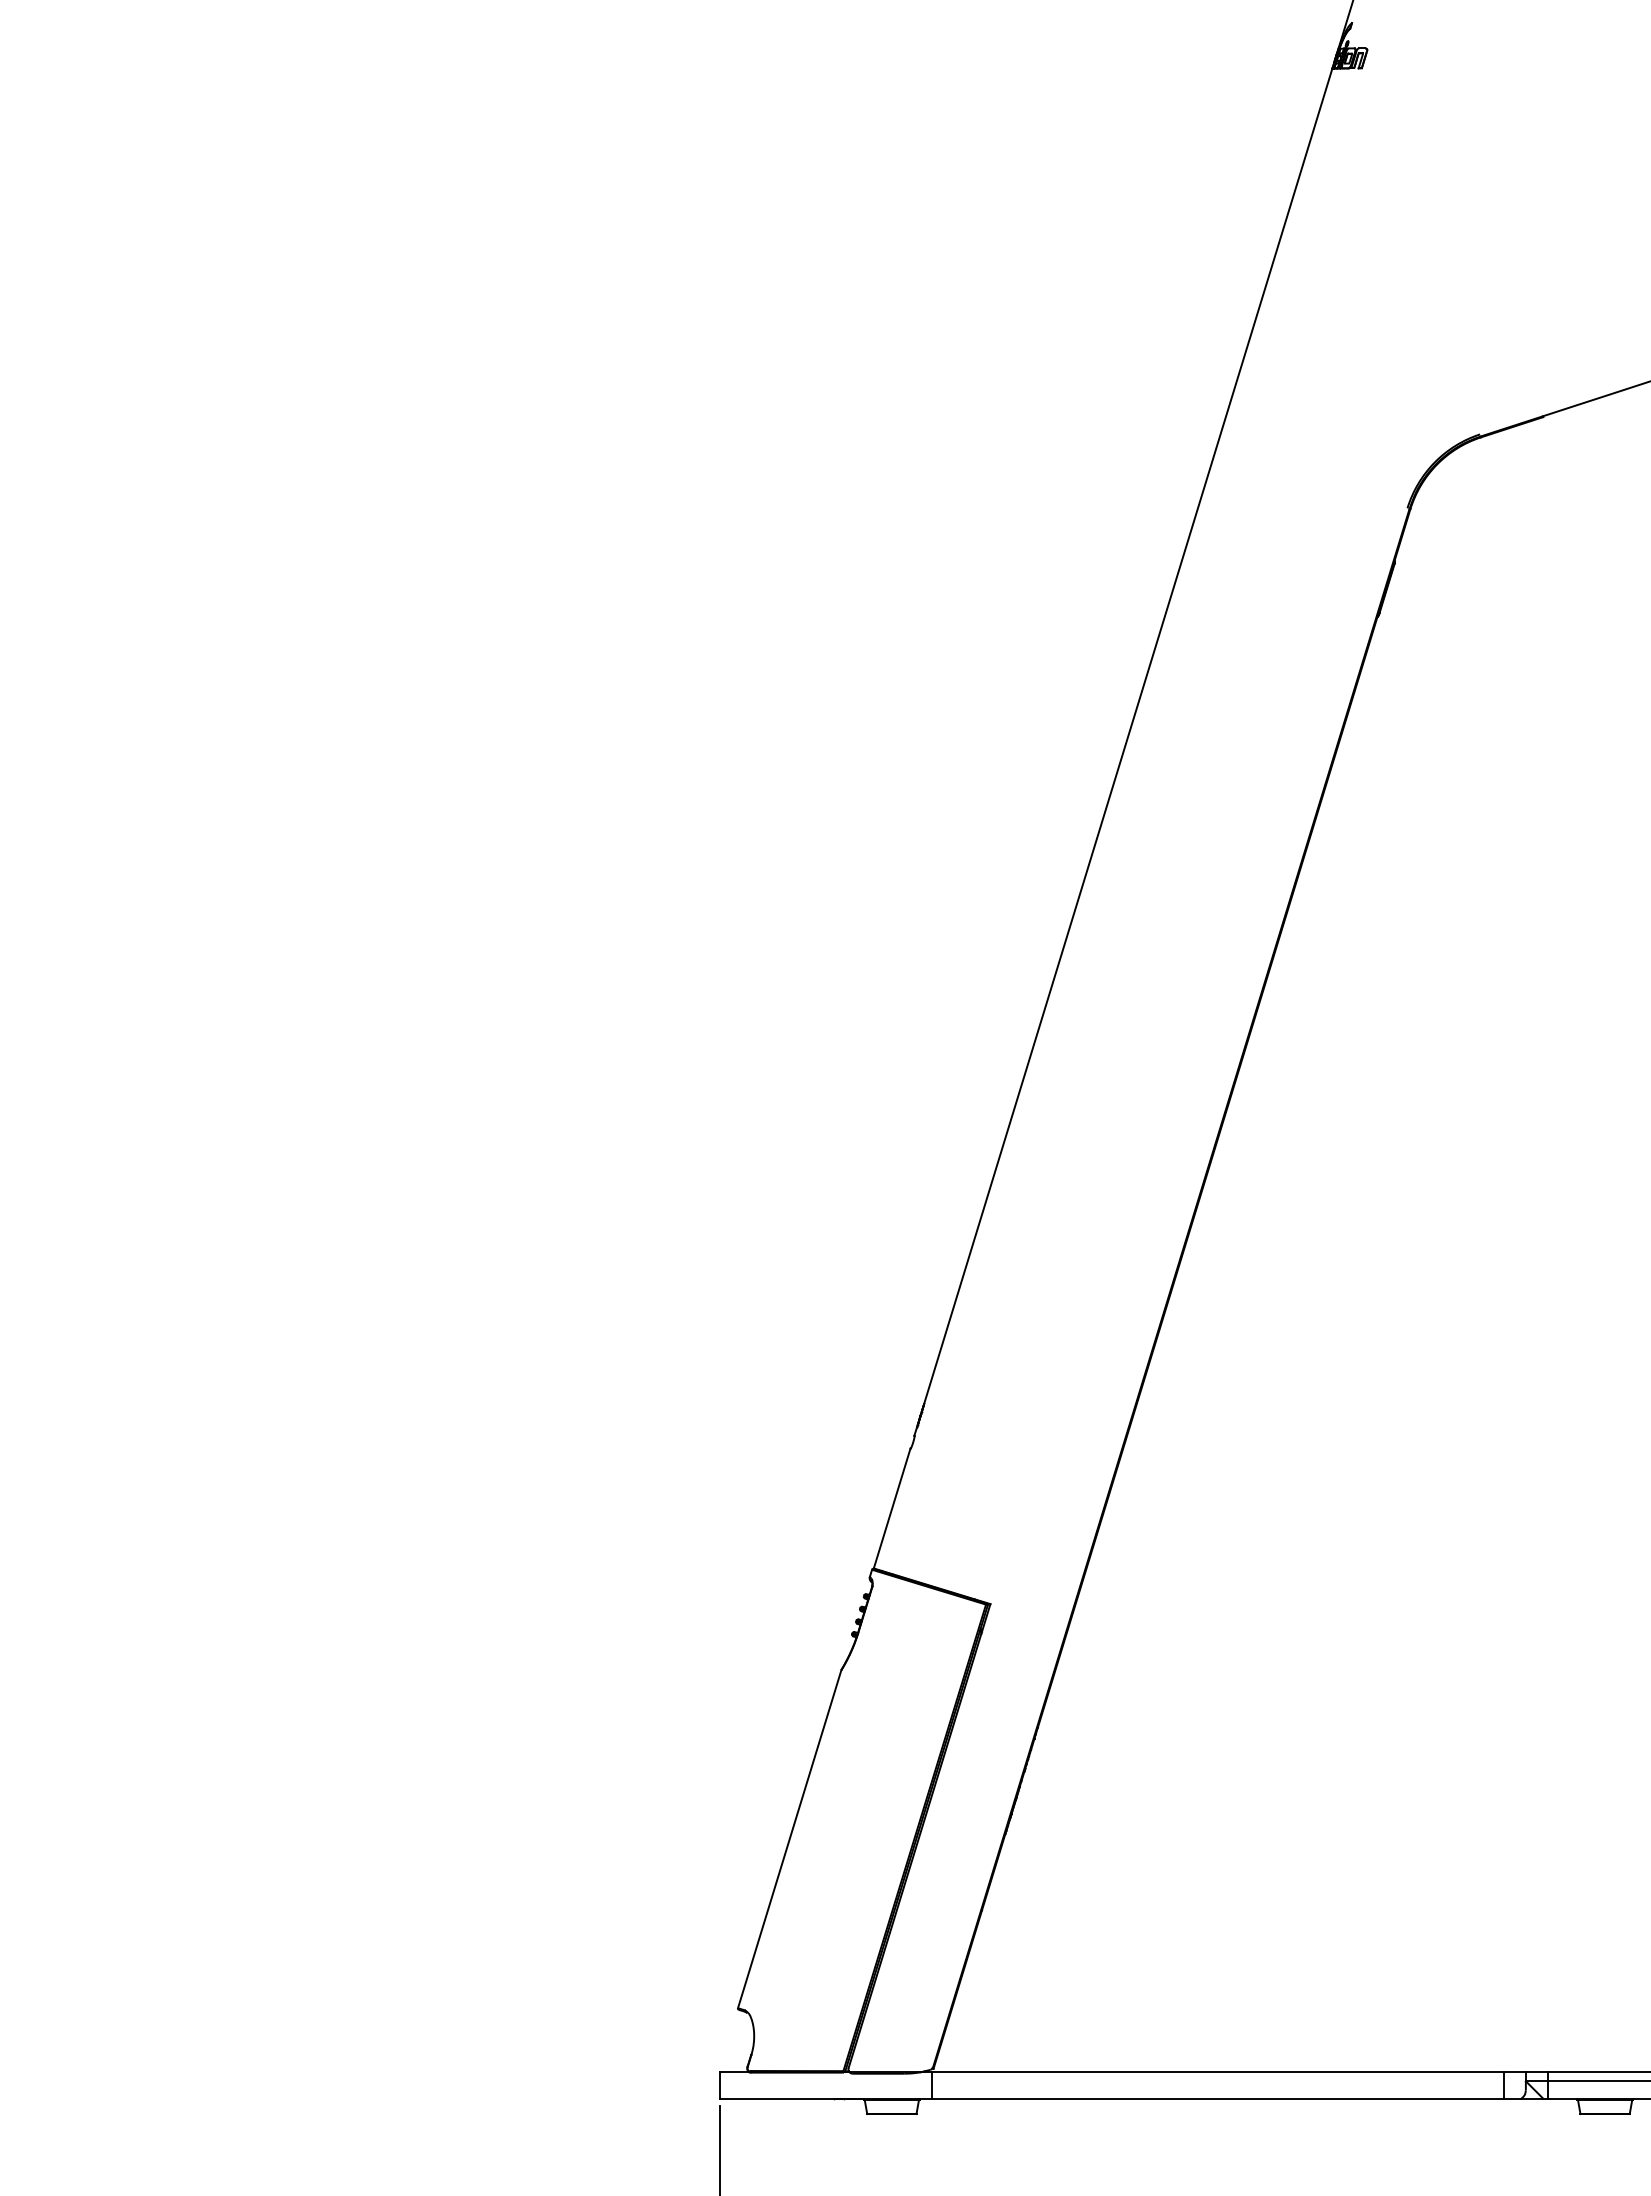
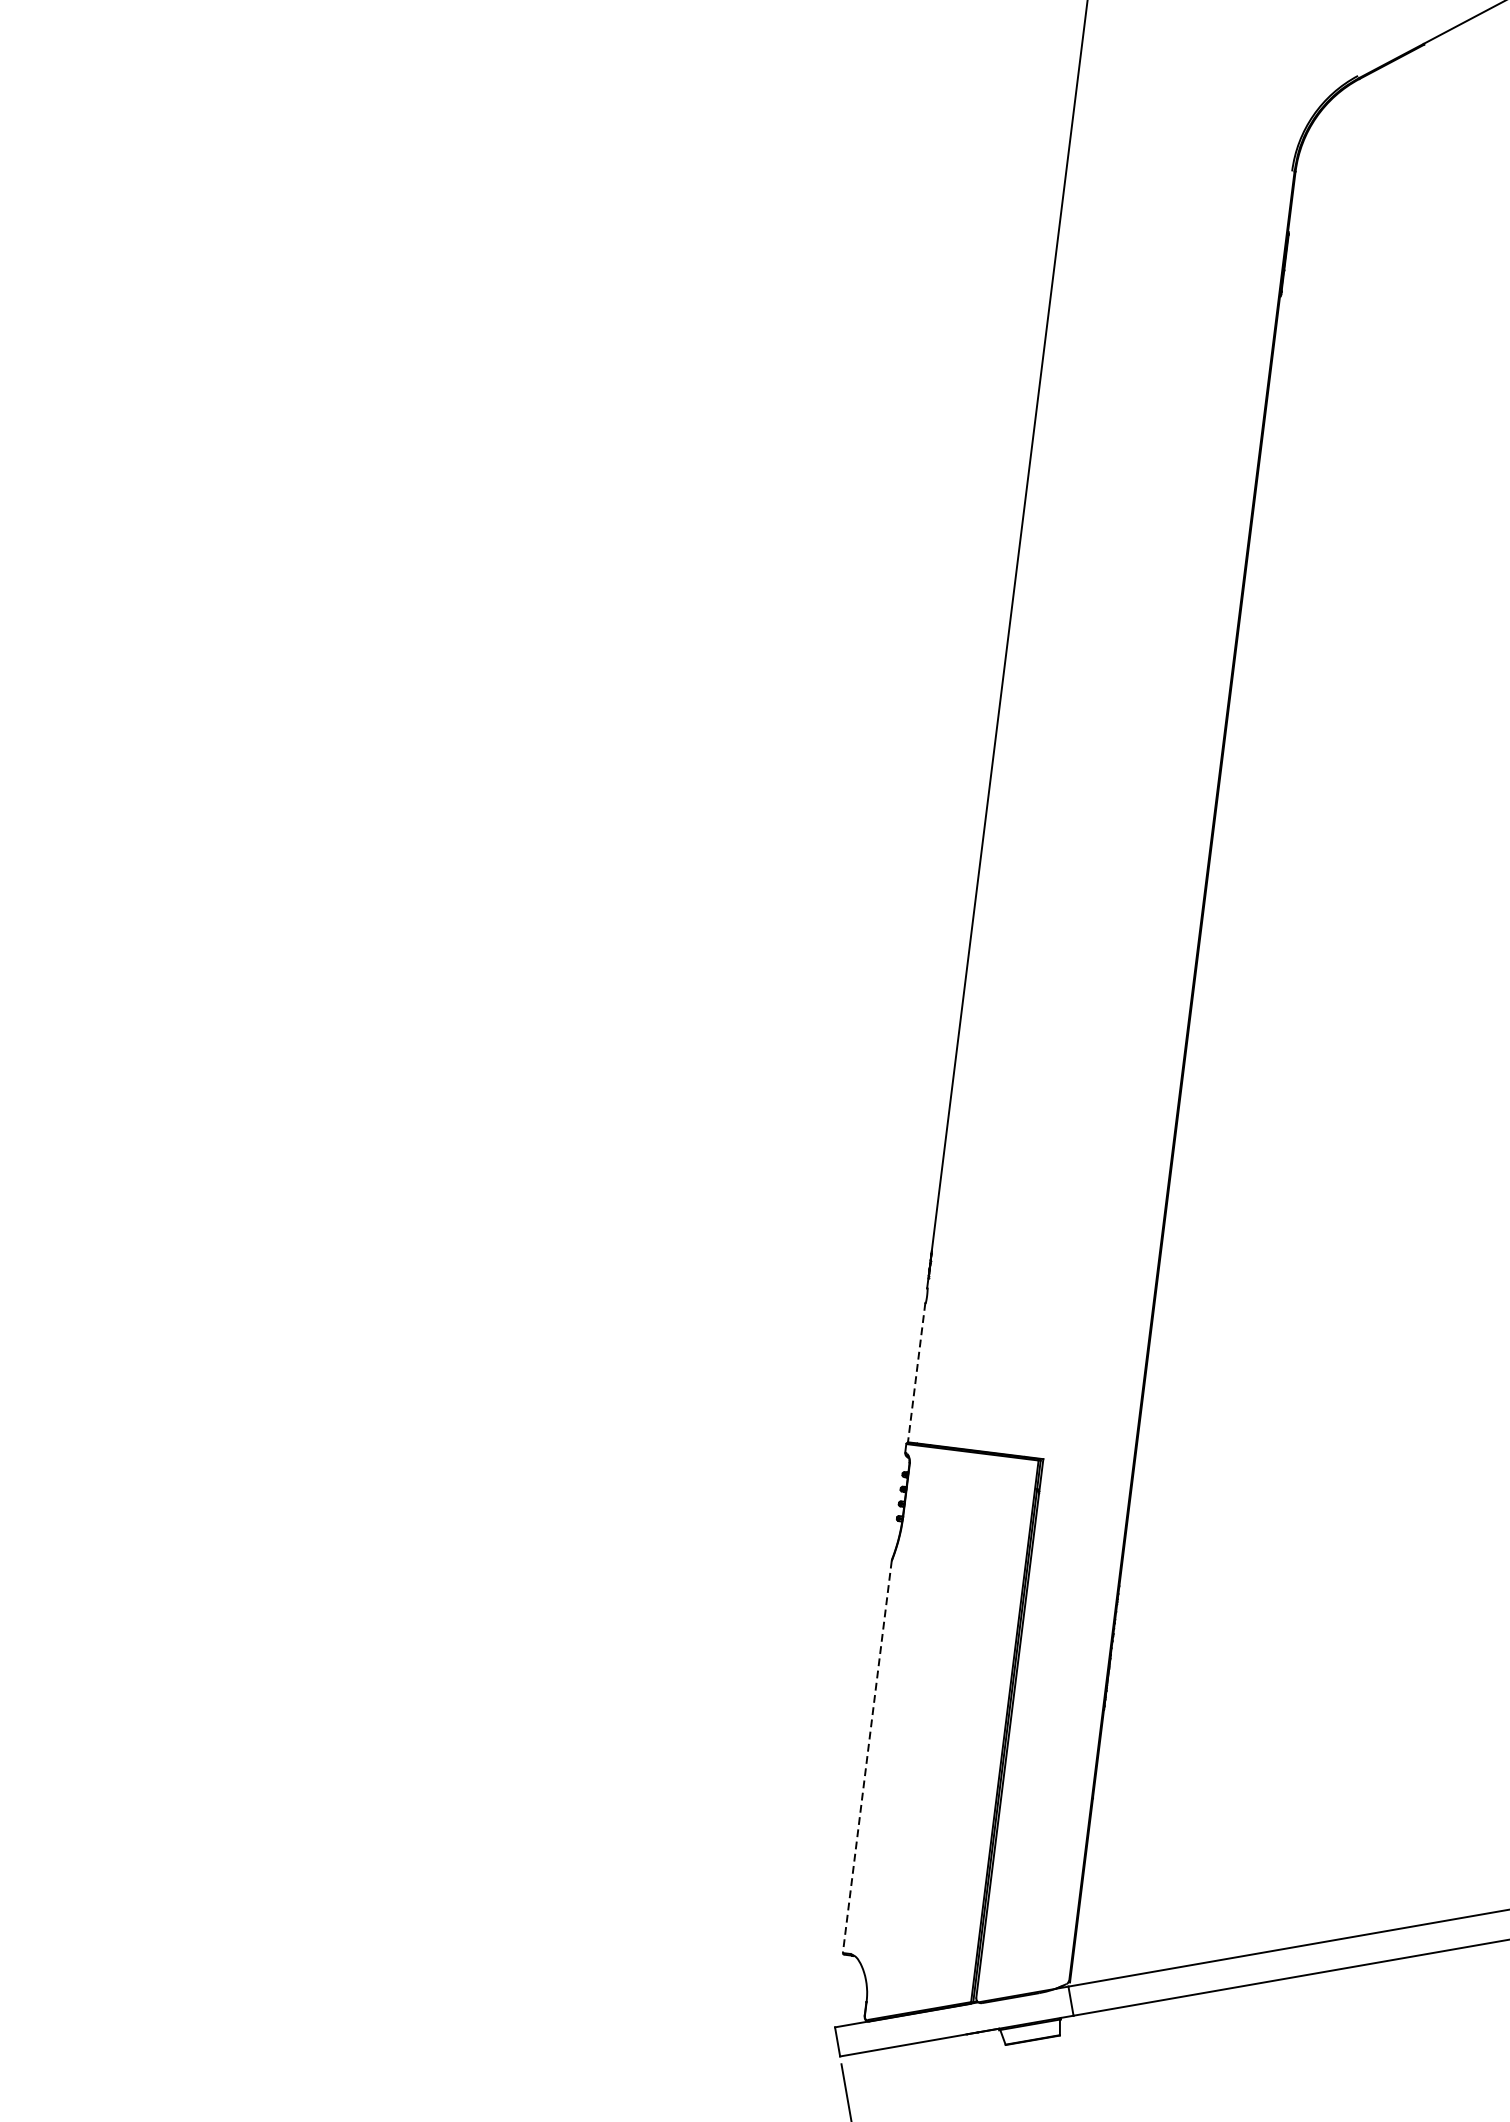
line: (892, 1508) -> (917, 1372), solid -> dashed
line: (789, 1839) -> (867, 1757), solid -> dashed

